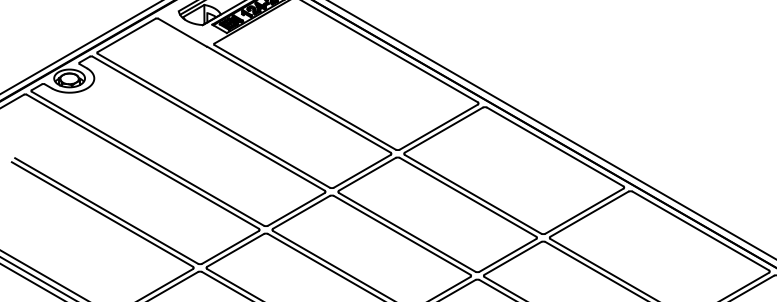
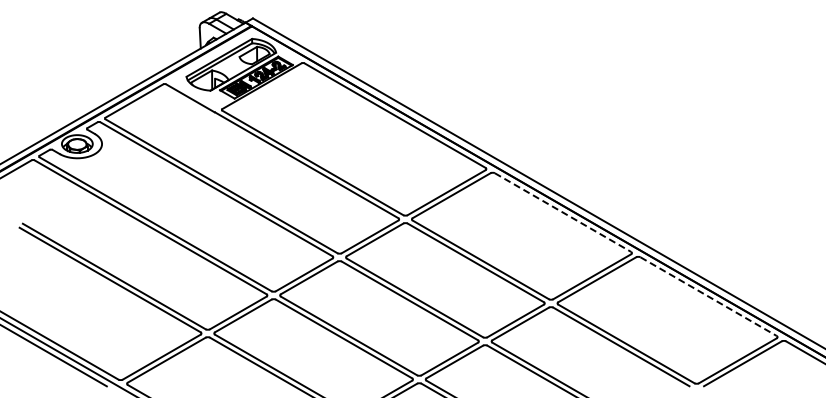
line: (554, 146) -> (562, 212), solid -> dashed
line: (700, 230) -> (708, 296), solid -> dashed

